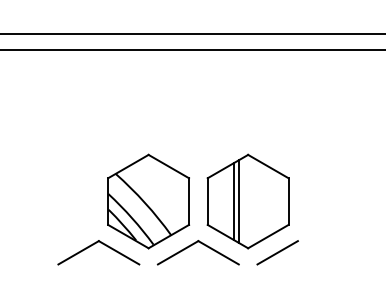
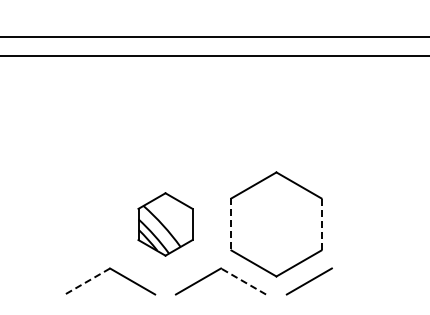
line: (288, 200) -> (321, 223), solid -> dashed
part: (148, 201) -> (165, 224), size x0.6
line: (207, 201) -> (231, 224), solid -> dashed
line: (233, 201) -> (260, 224), removed
line: (239, 201) -> (266, 224), removed
line: (78, 252) -> (87, 281), solid -> dashed
line: (218, 252) -> (243, 281), solid -> dashed

